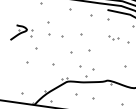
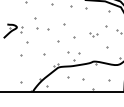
part: (113, 37) -> (93, 34), moved

